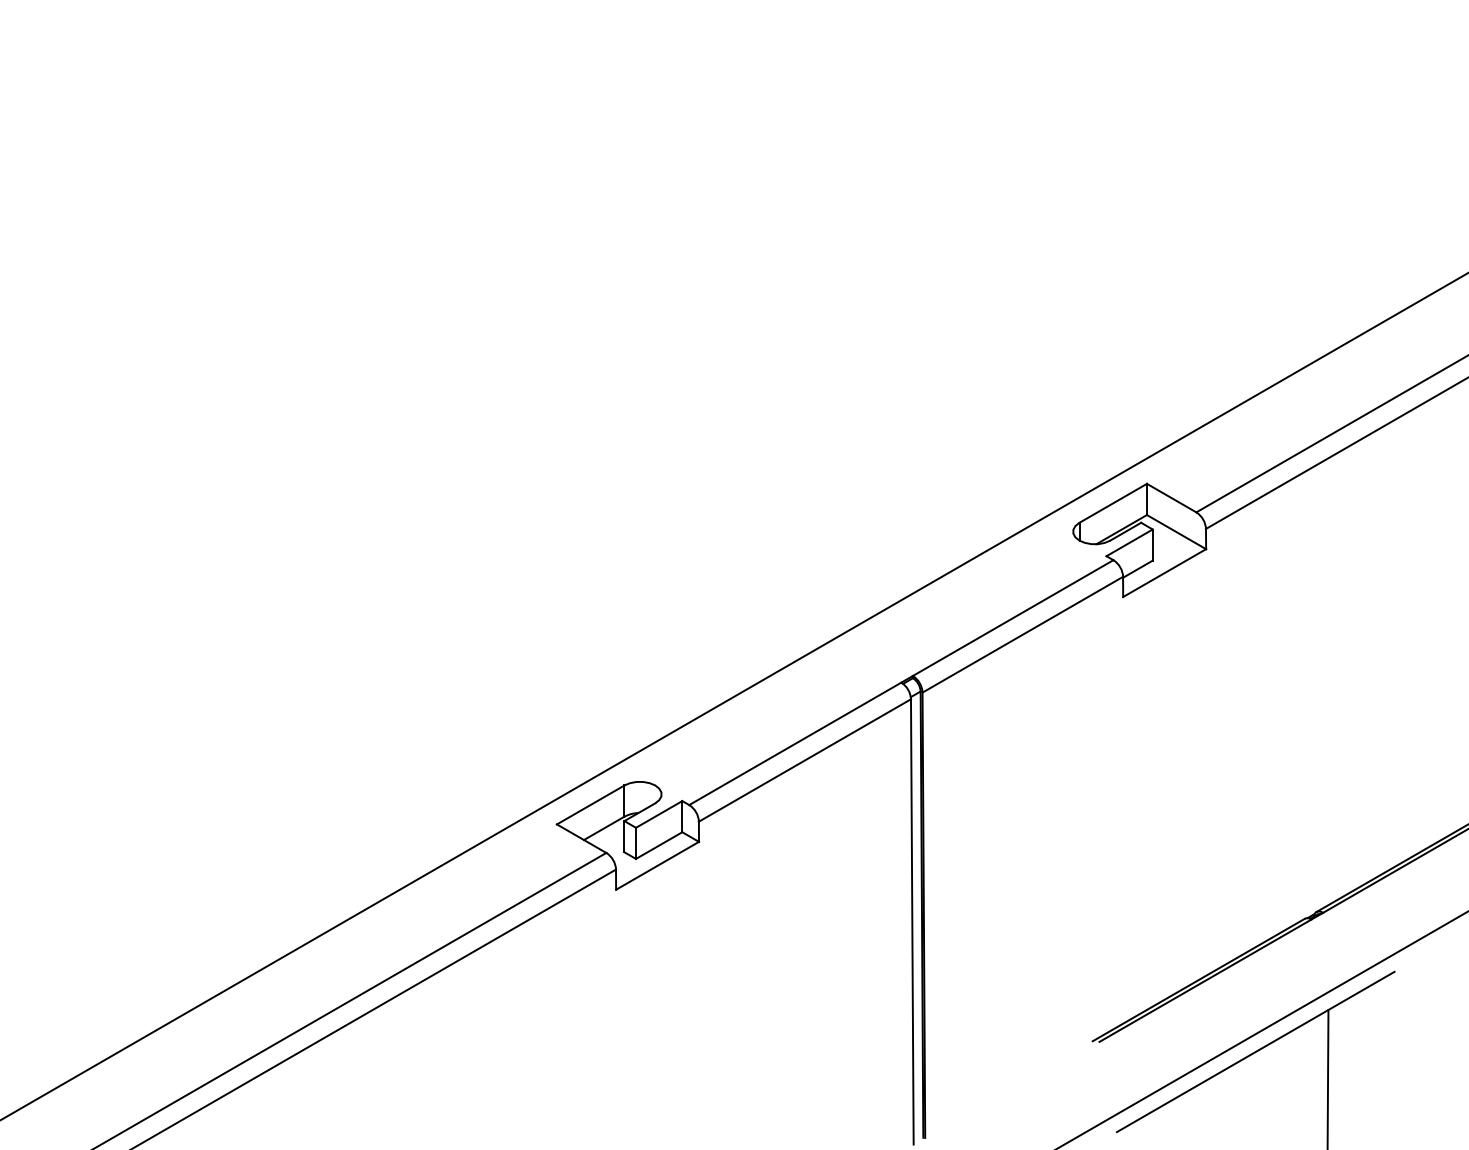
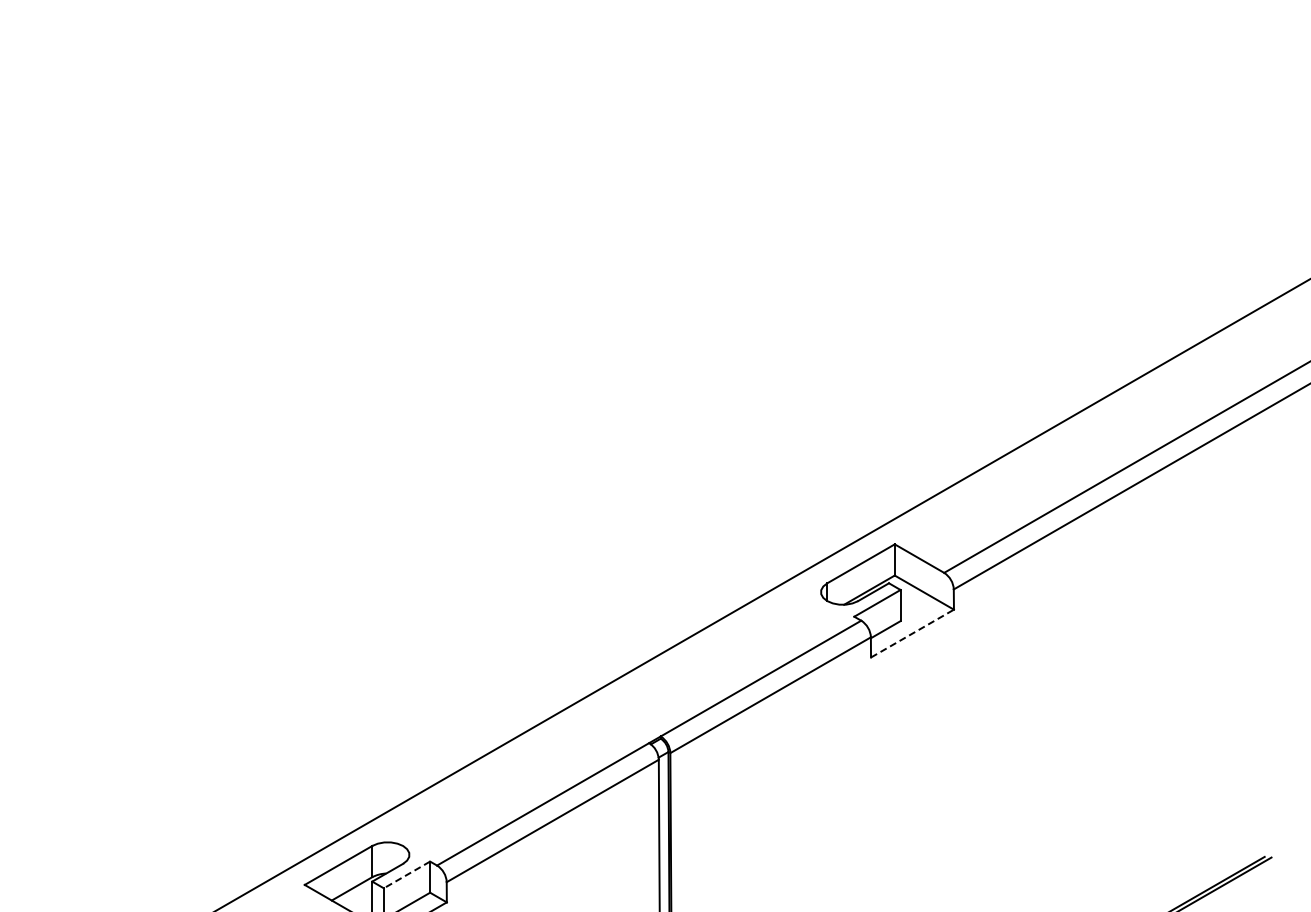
line: (1164, 573) -> (912, 634), solid -> dashed
line: (659, 814) -> (407, 875), solid -> dashed

